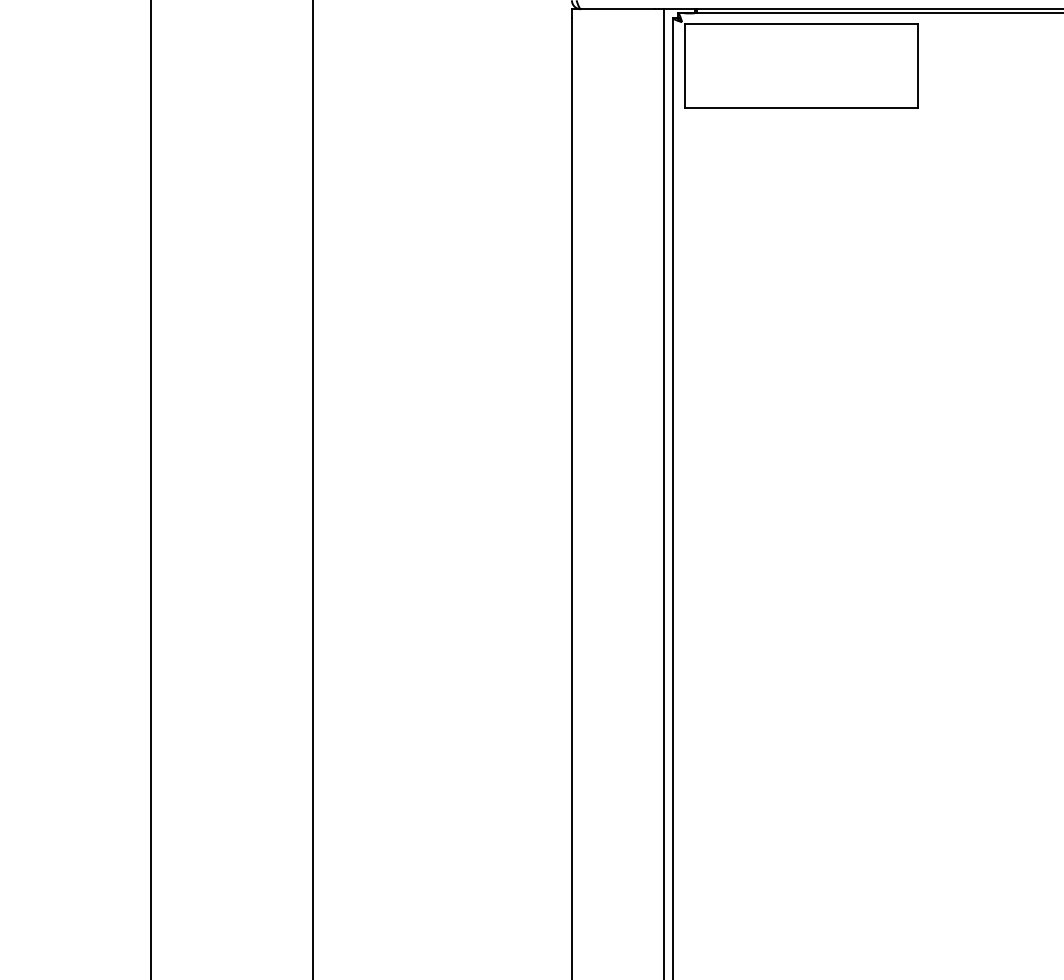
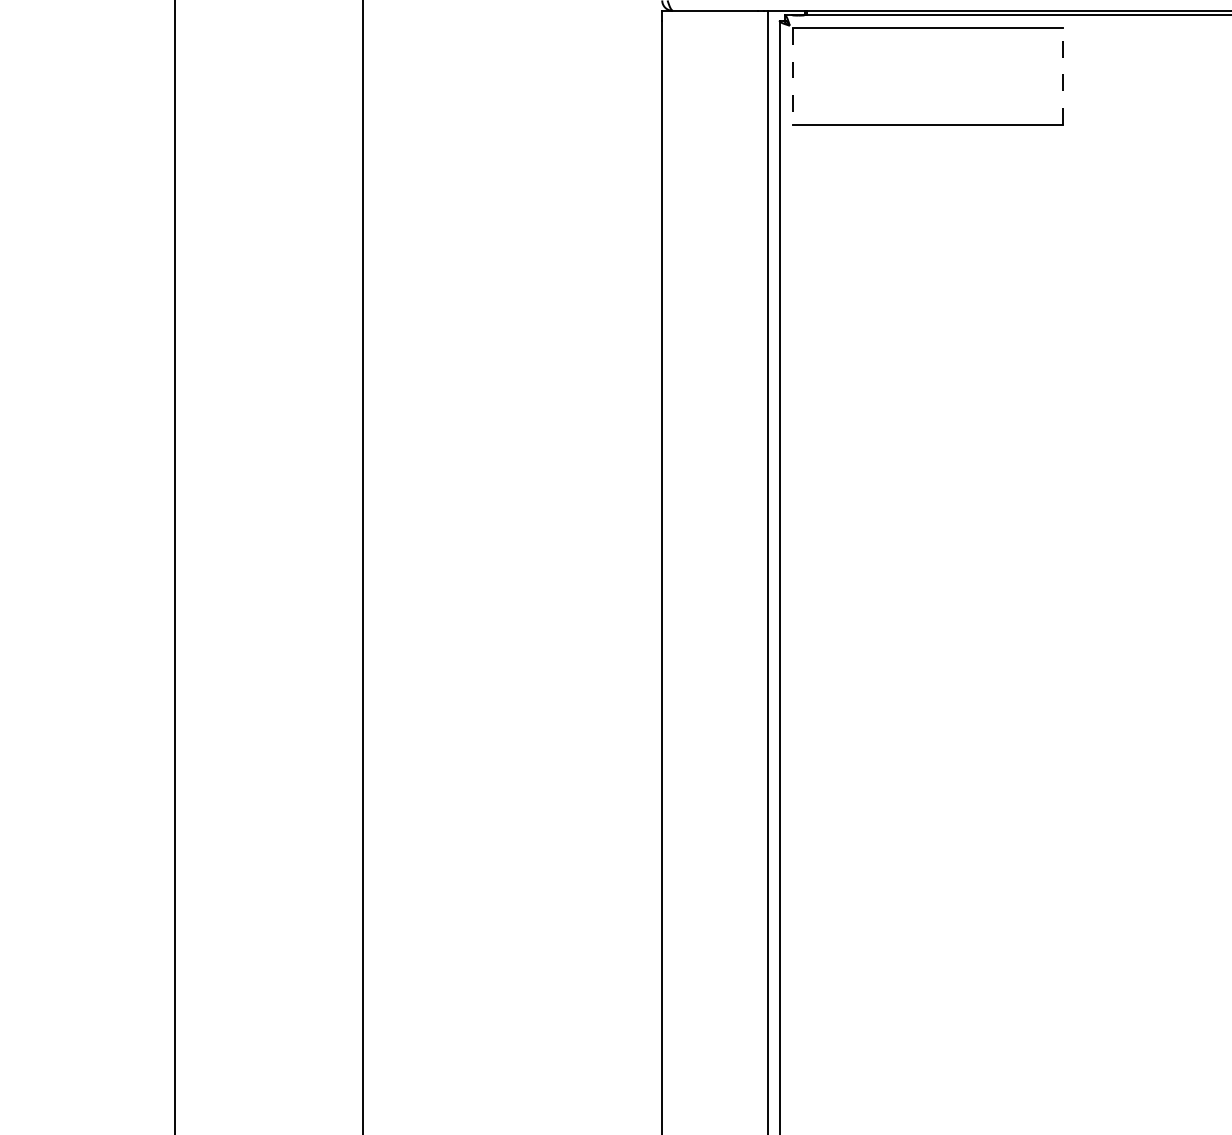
line: (685, 66) -> (793, 76), solid -> dashed
line: (917, 66) -> (1062, 76), solid -> dashed

